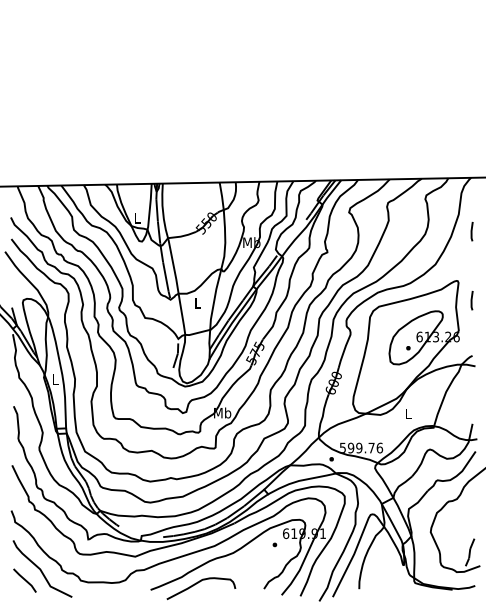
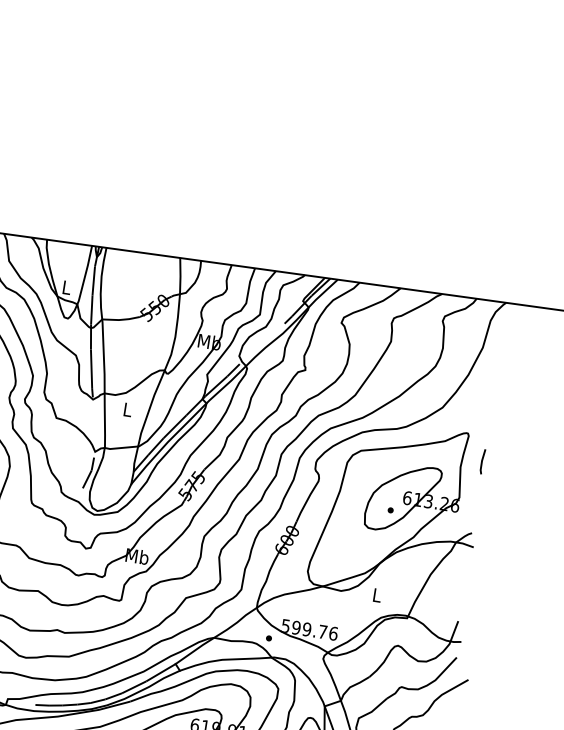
line: (471, 231) -> (495, 372), removed

